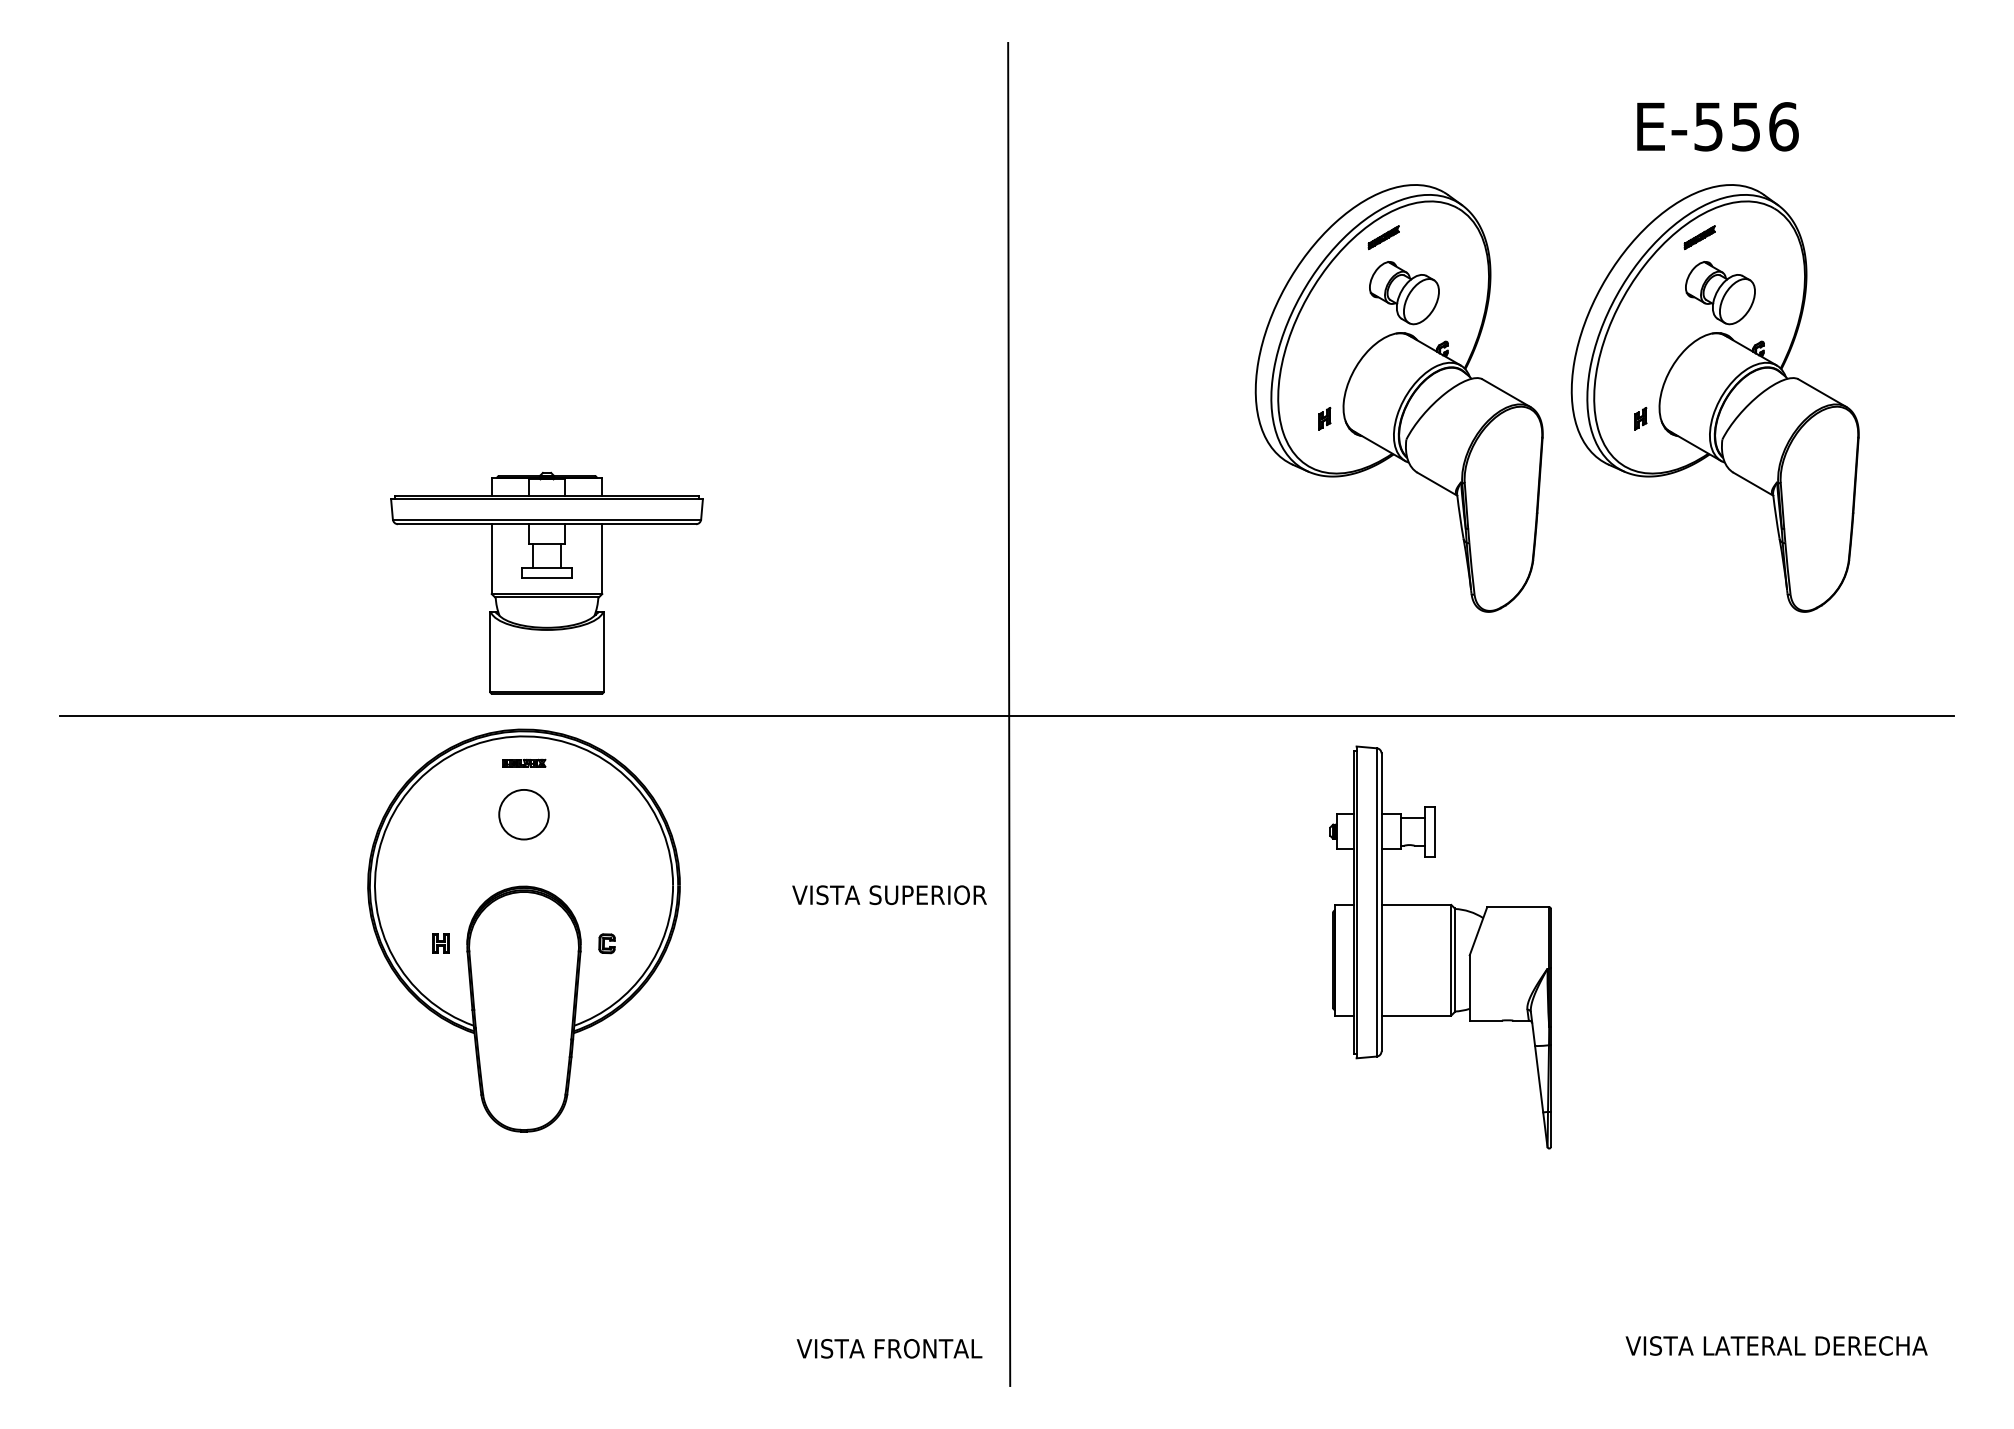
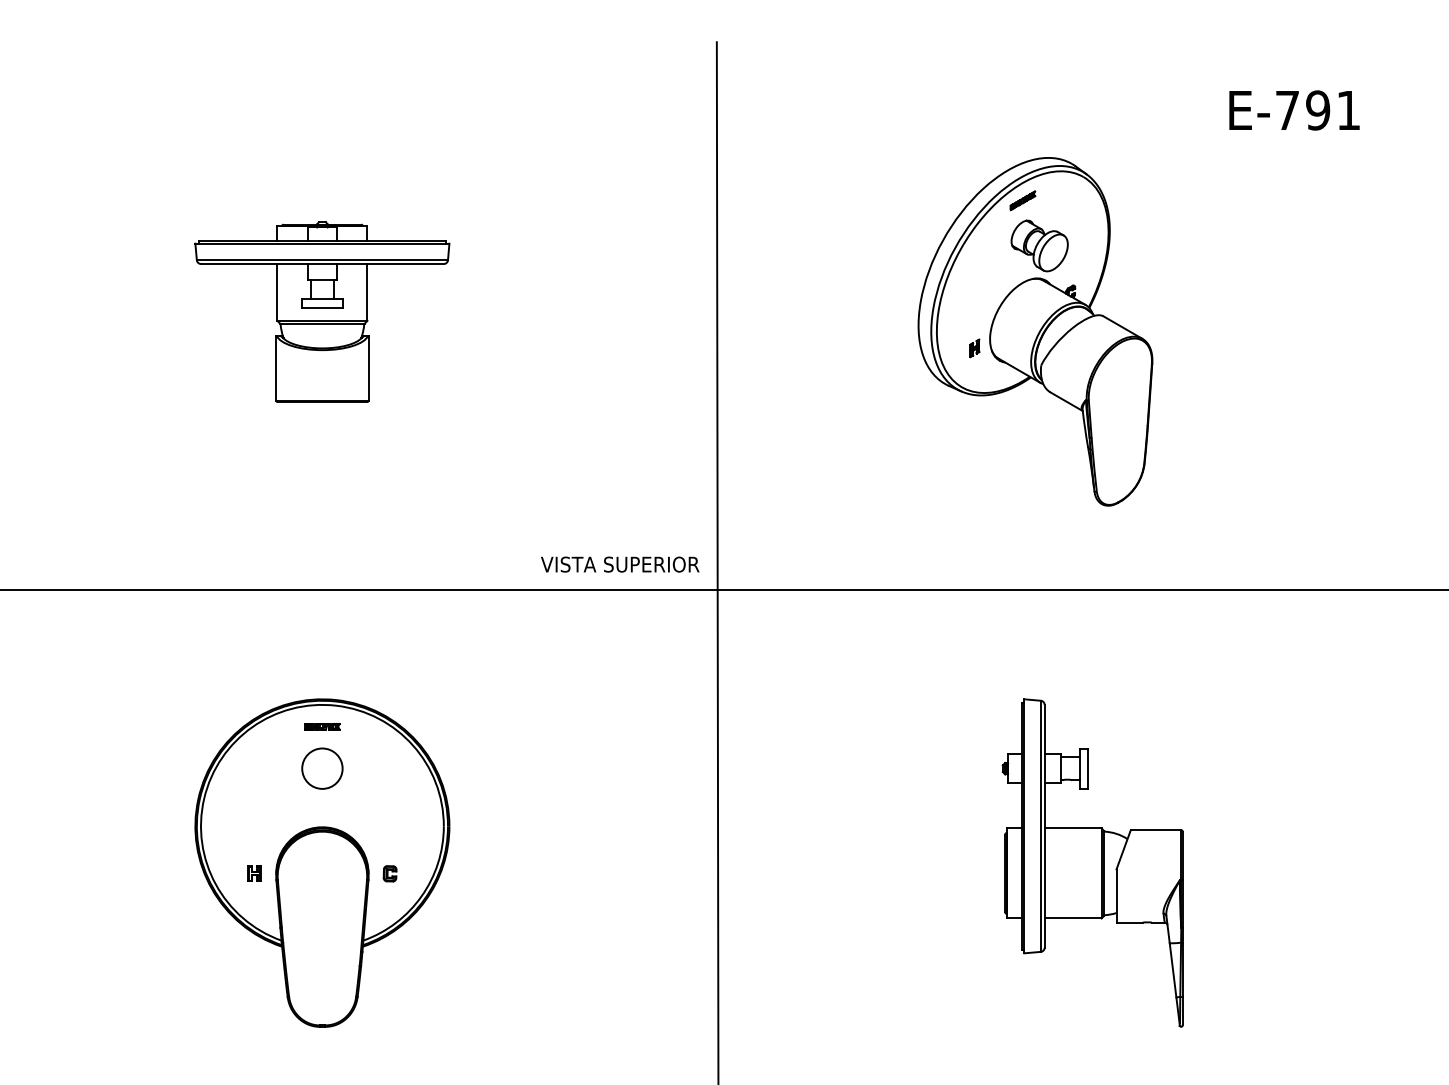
text: (1746, 126) -> (1318, 110), E-556 -> E-791
part: (1714, 398) -> (1292, 331), removed
part: (546, 582) -> (321, 311), moved
text: (889, 895) -> (620, 564), moved
part: (523, 930) -> (321, 863), moved
part: (1440, 947) -> (1092, 863), moved

